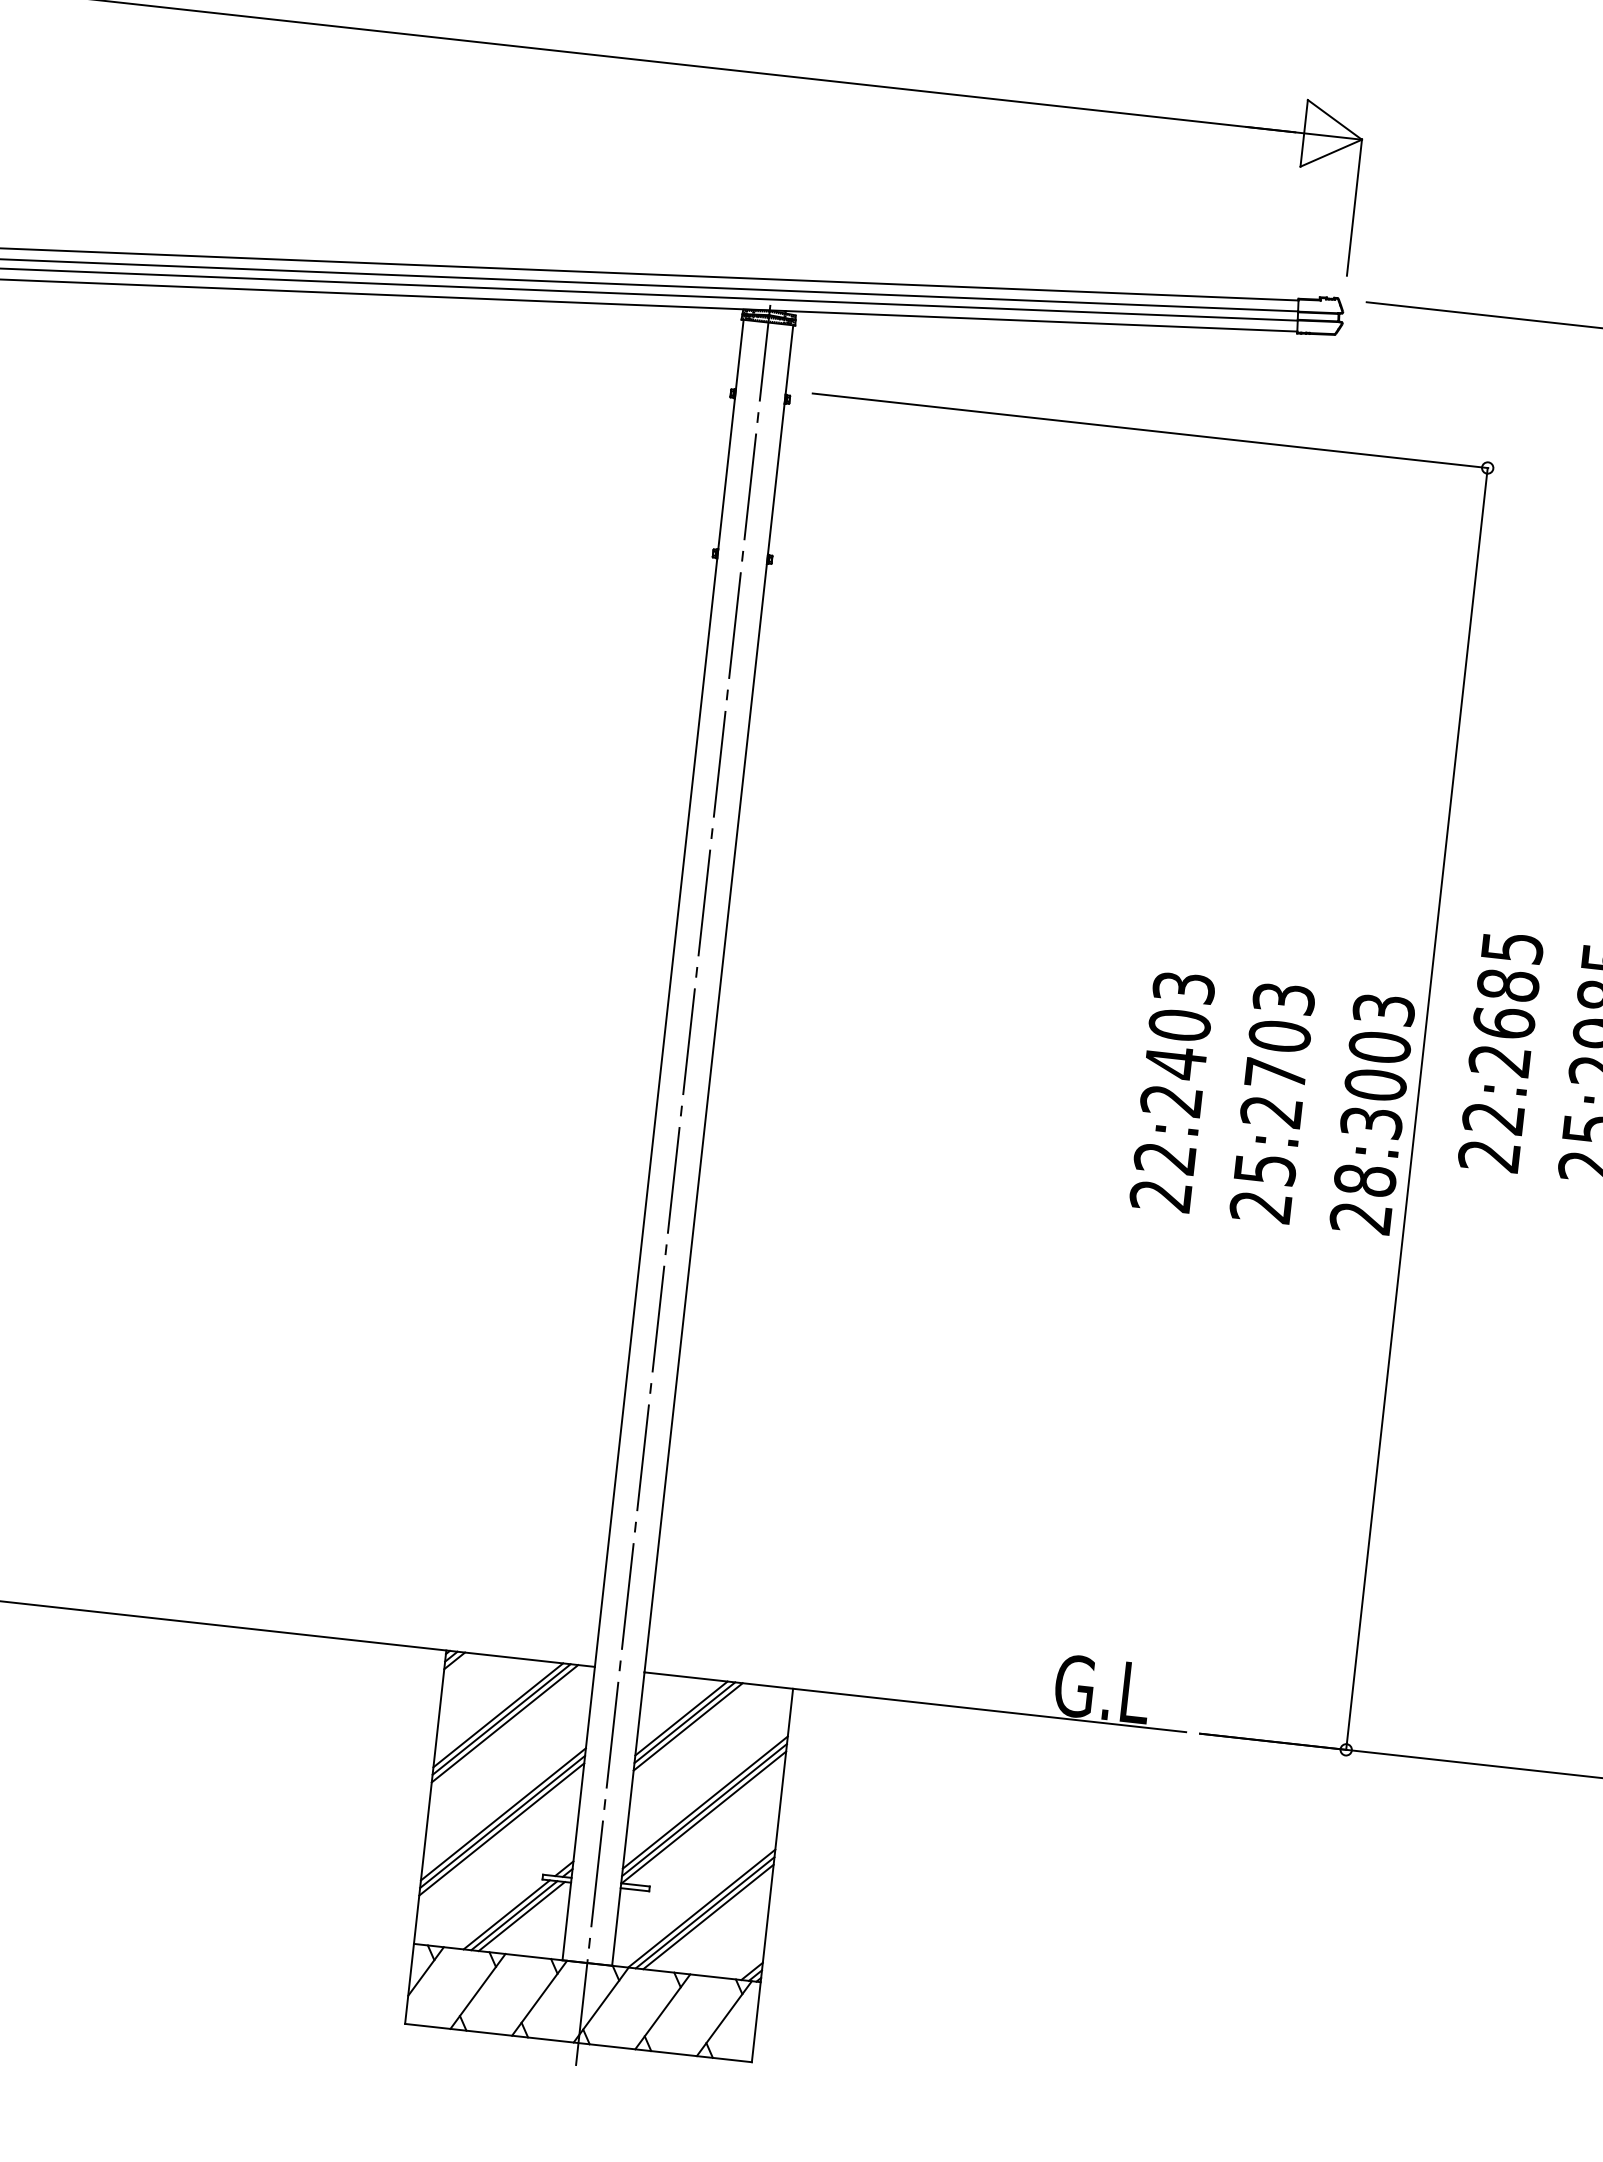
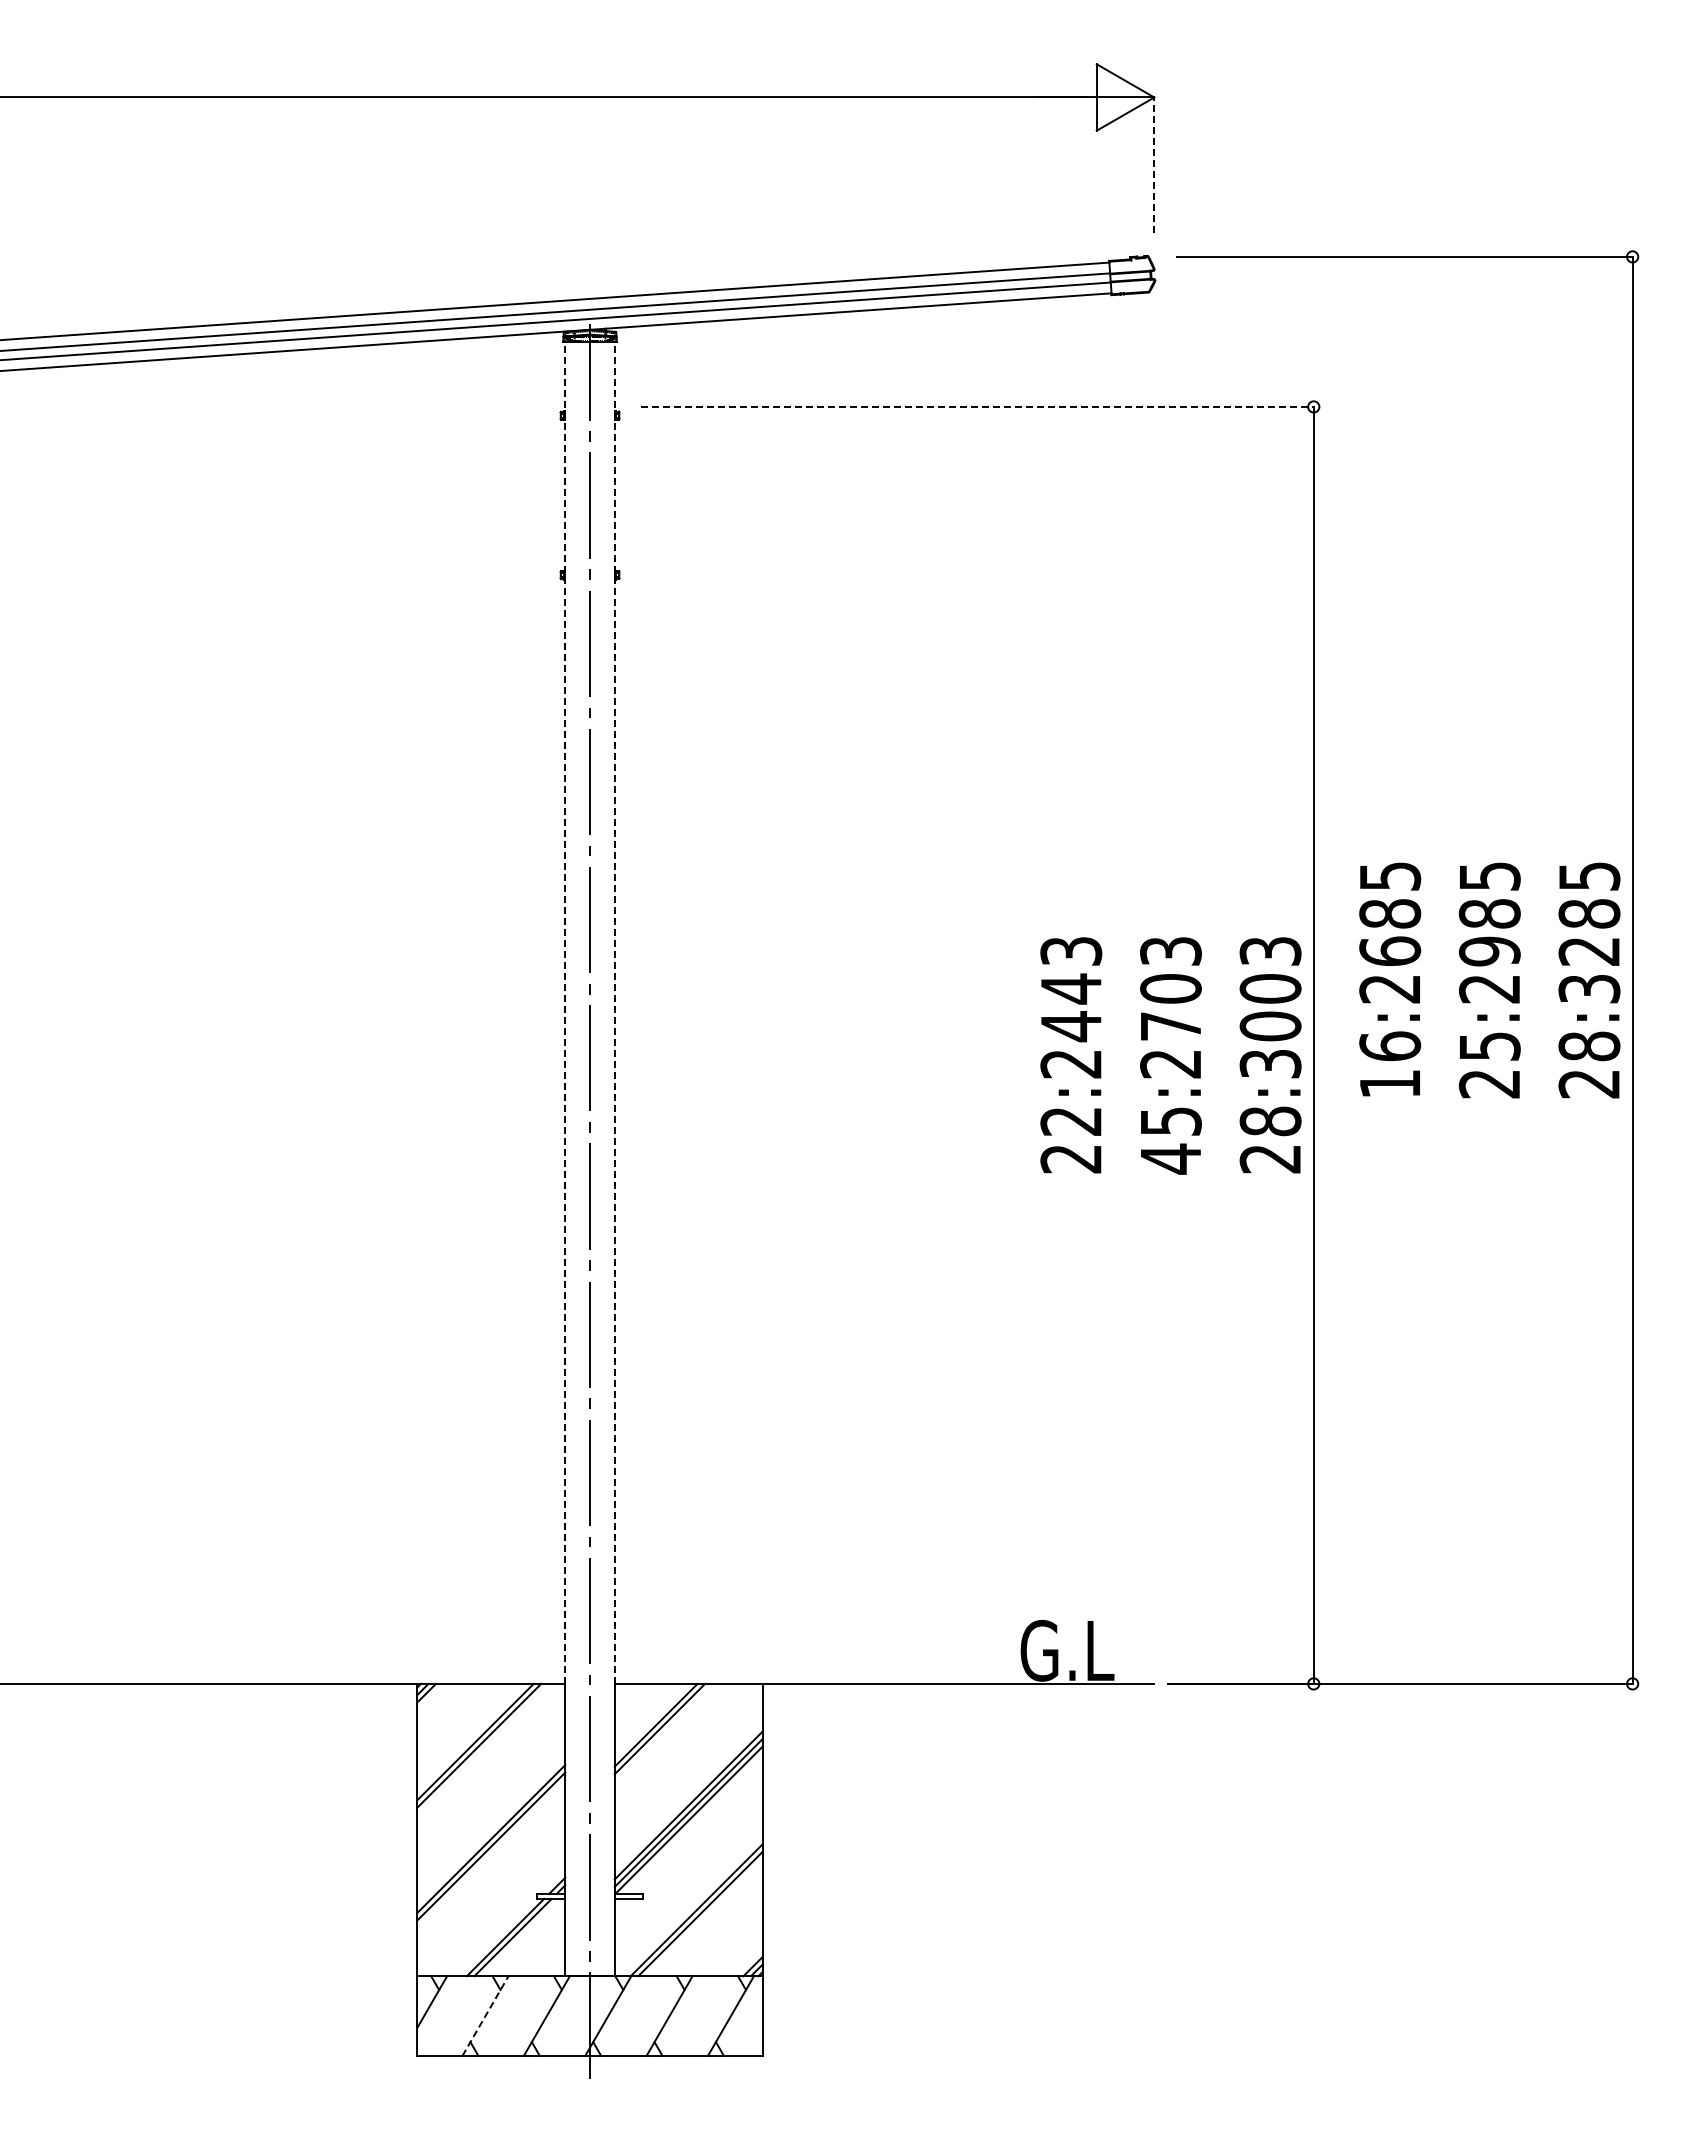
line: (1354, 207) -> (1154, 164), solid -> dashed
line: (1151, 430) -> (978, 406), solid -> dashed
line: (669, 992) -> (565, 1012), solid -> dashed
line: (718, 998) -> (614, 1012), solid -> dashed
text: (1180, 1024) -> (1071, 988), 22:2403 -> 22:2443
text: (1491, 1136) -> (1390, 1064), 22:2685 -> 16:2685
text: (1260, 1206) -> (1170, 1158), 25:2703 -> 45:2703
line: (504, 1723) -> (482, 1749), removed
line: (688, 1726) -> (663, 1732), removed
line: (501, 1829) -> (491, 1854), removed
line: (521, 1916) -> (520, 1937), removed
line: (707, 1916) -> (703, 1917), removed
line: (478, 1990) -> (485, 2015), solid -> dashed

